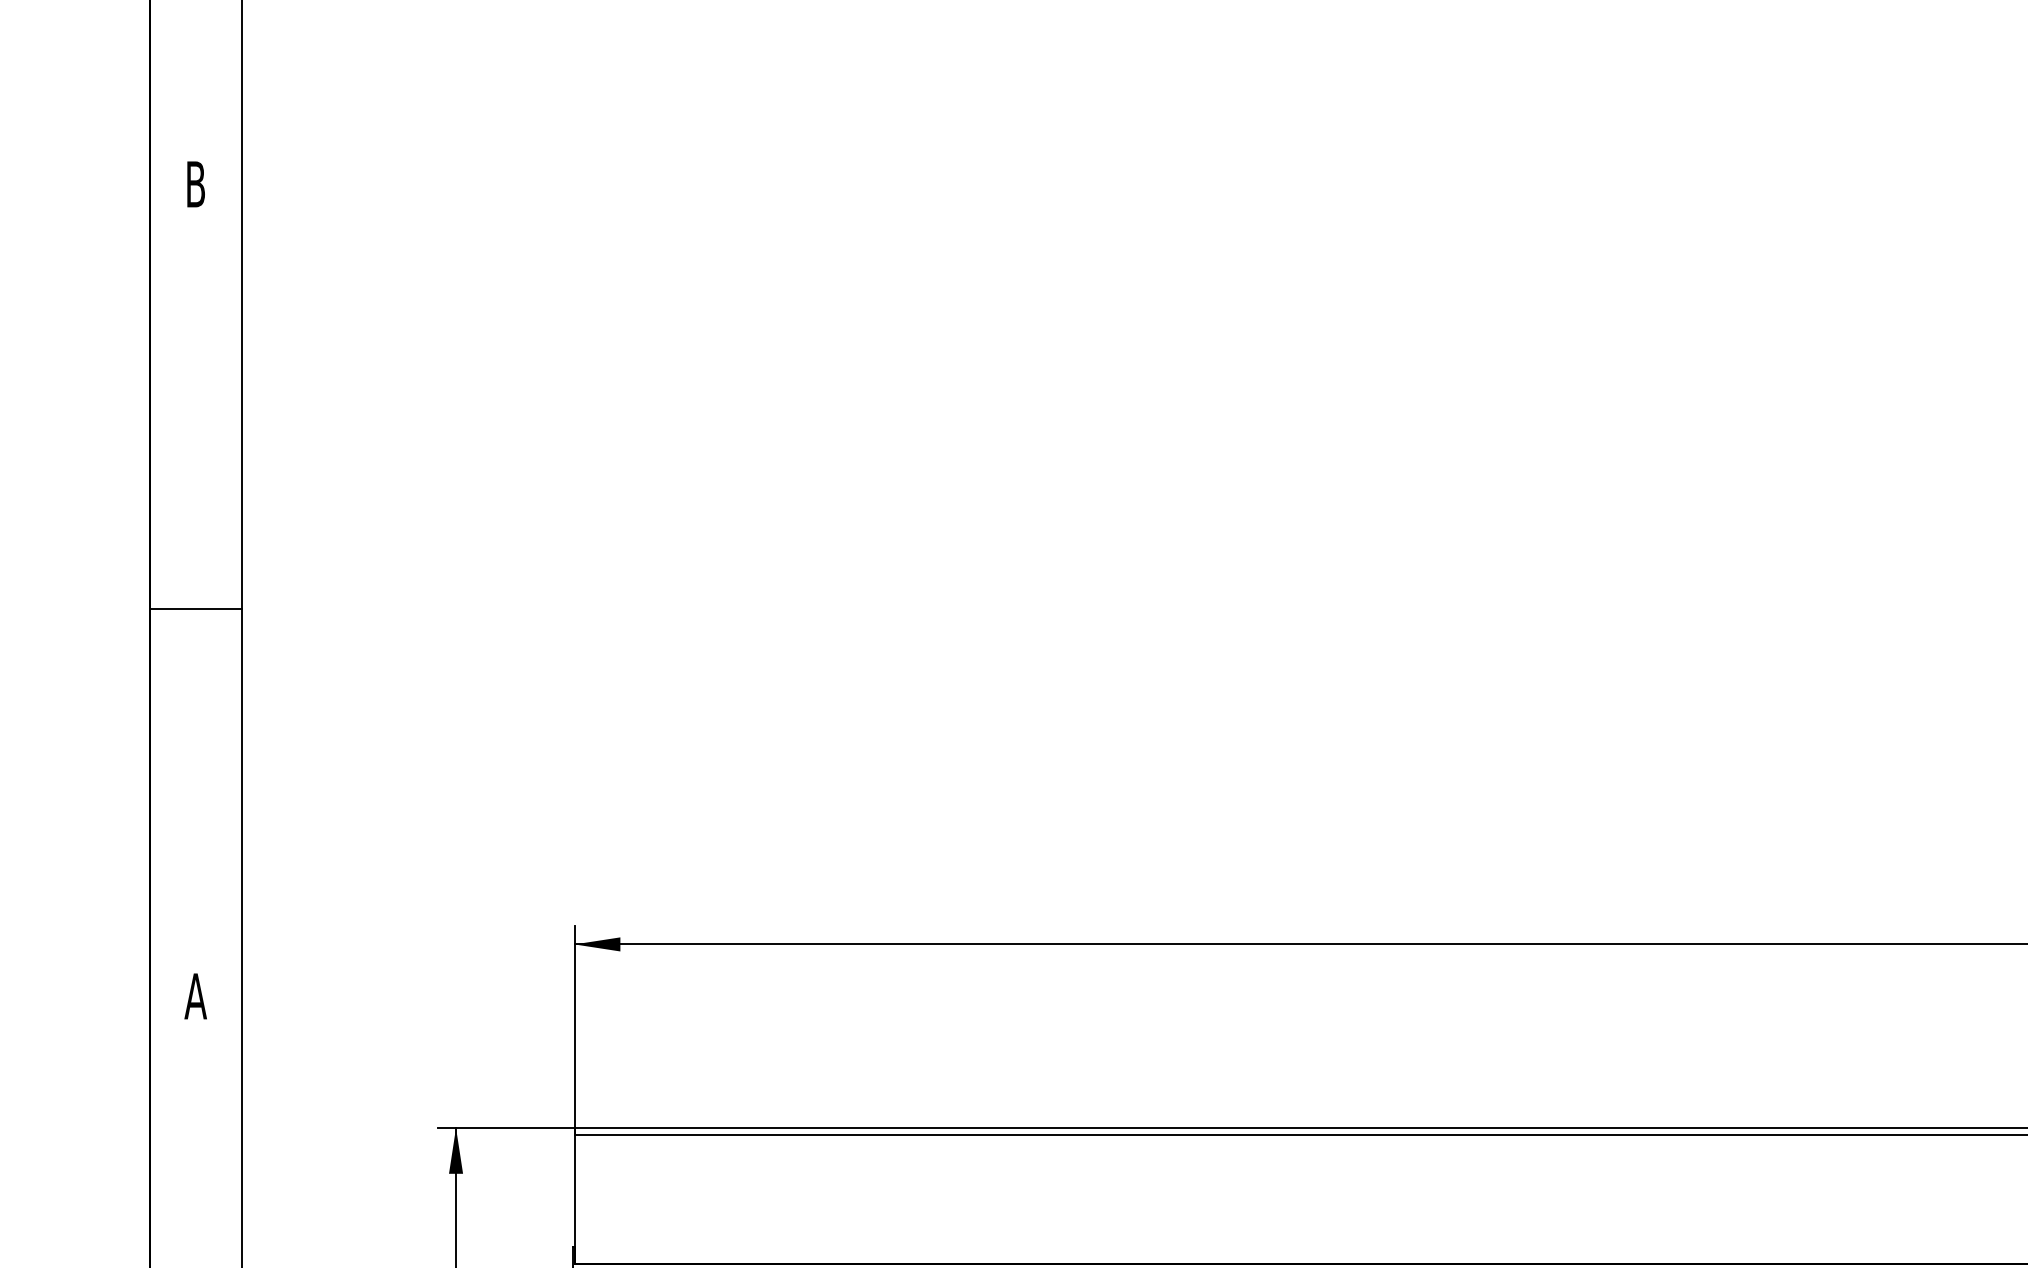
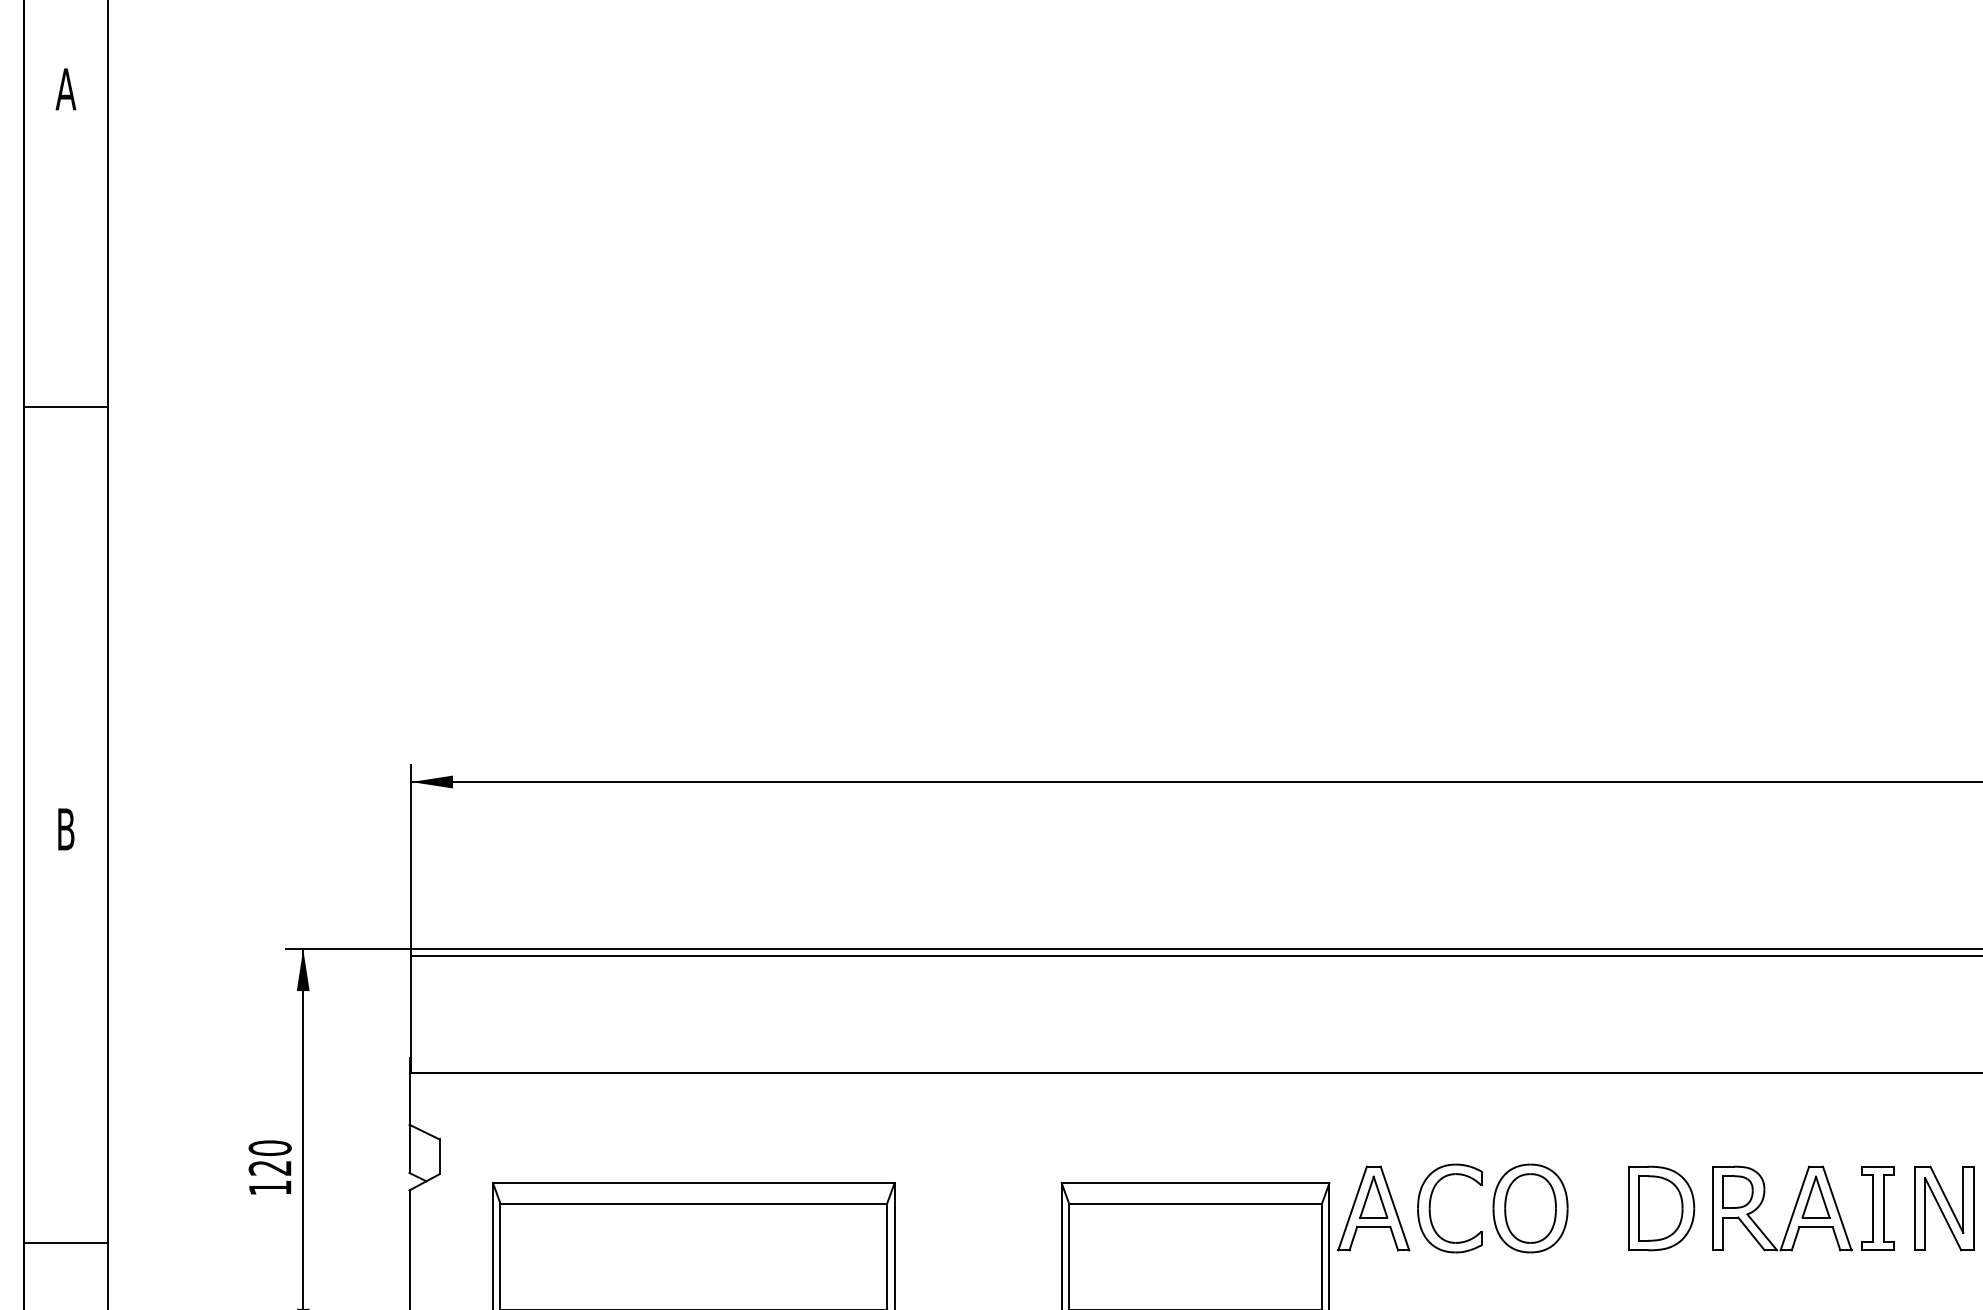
text: (195, 184) -> (65, 89), B -> A
line: (196, 609) -> (66, 406), moved
text: (195, 996) -> (65, 829), A -> B

